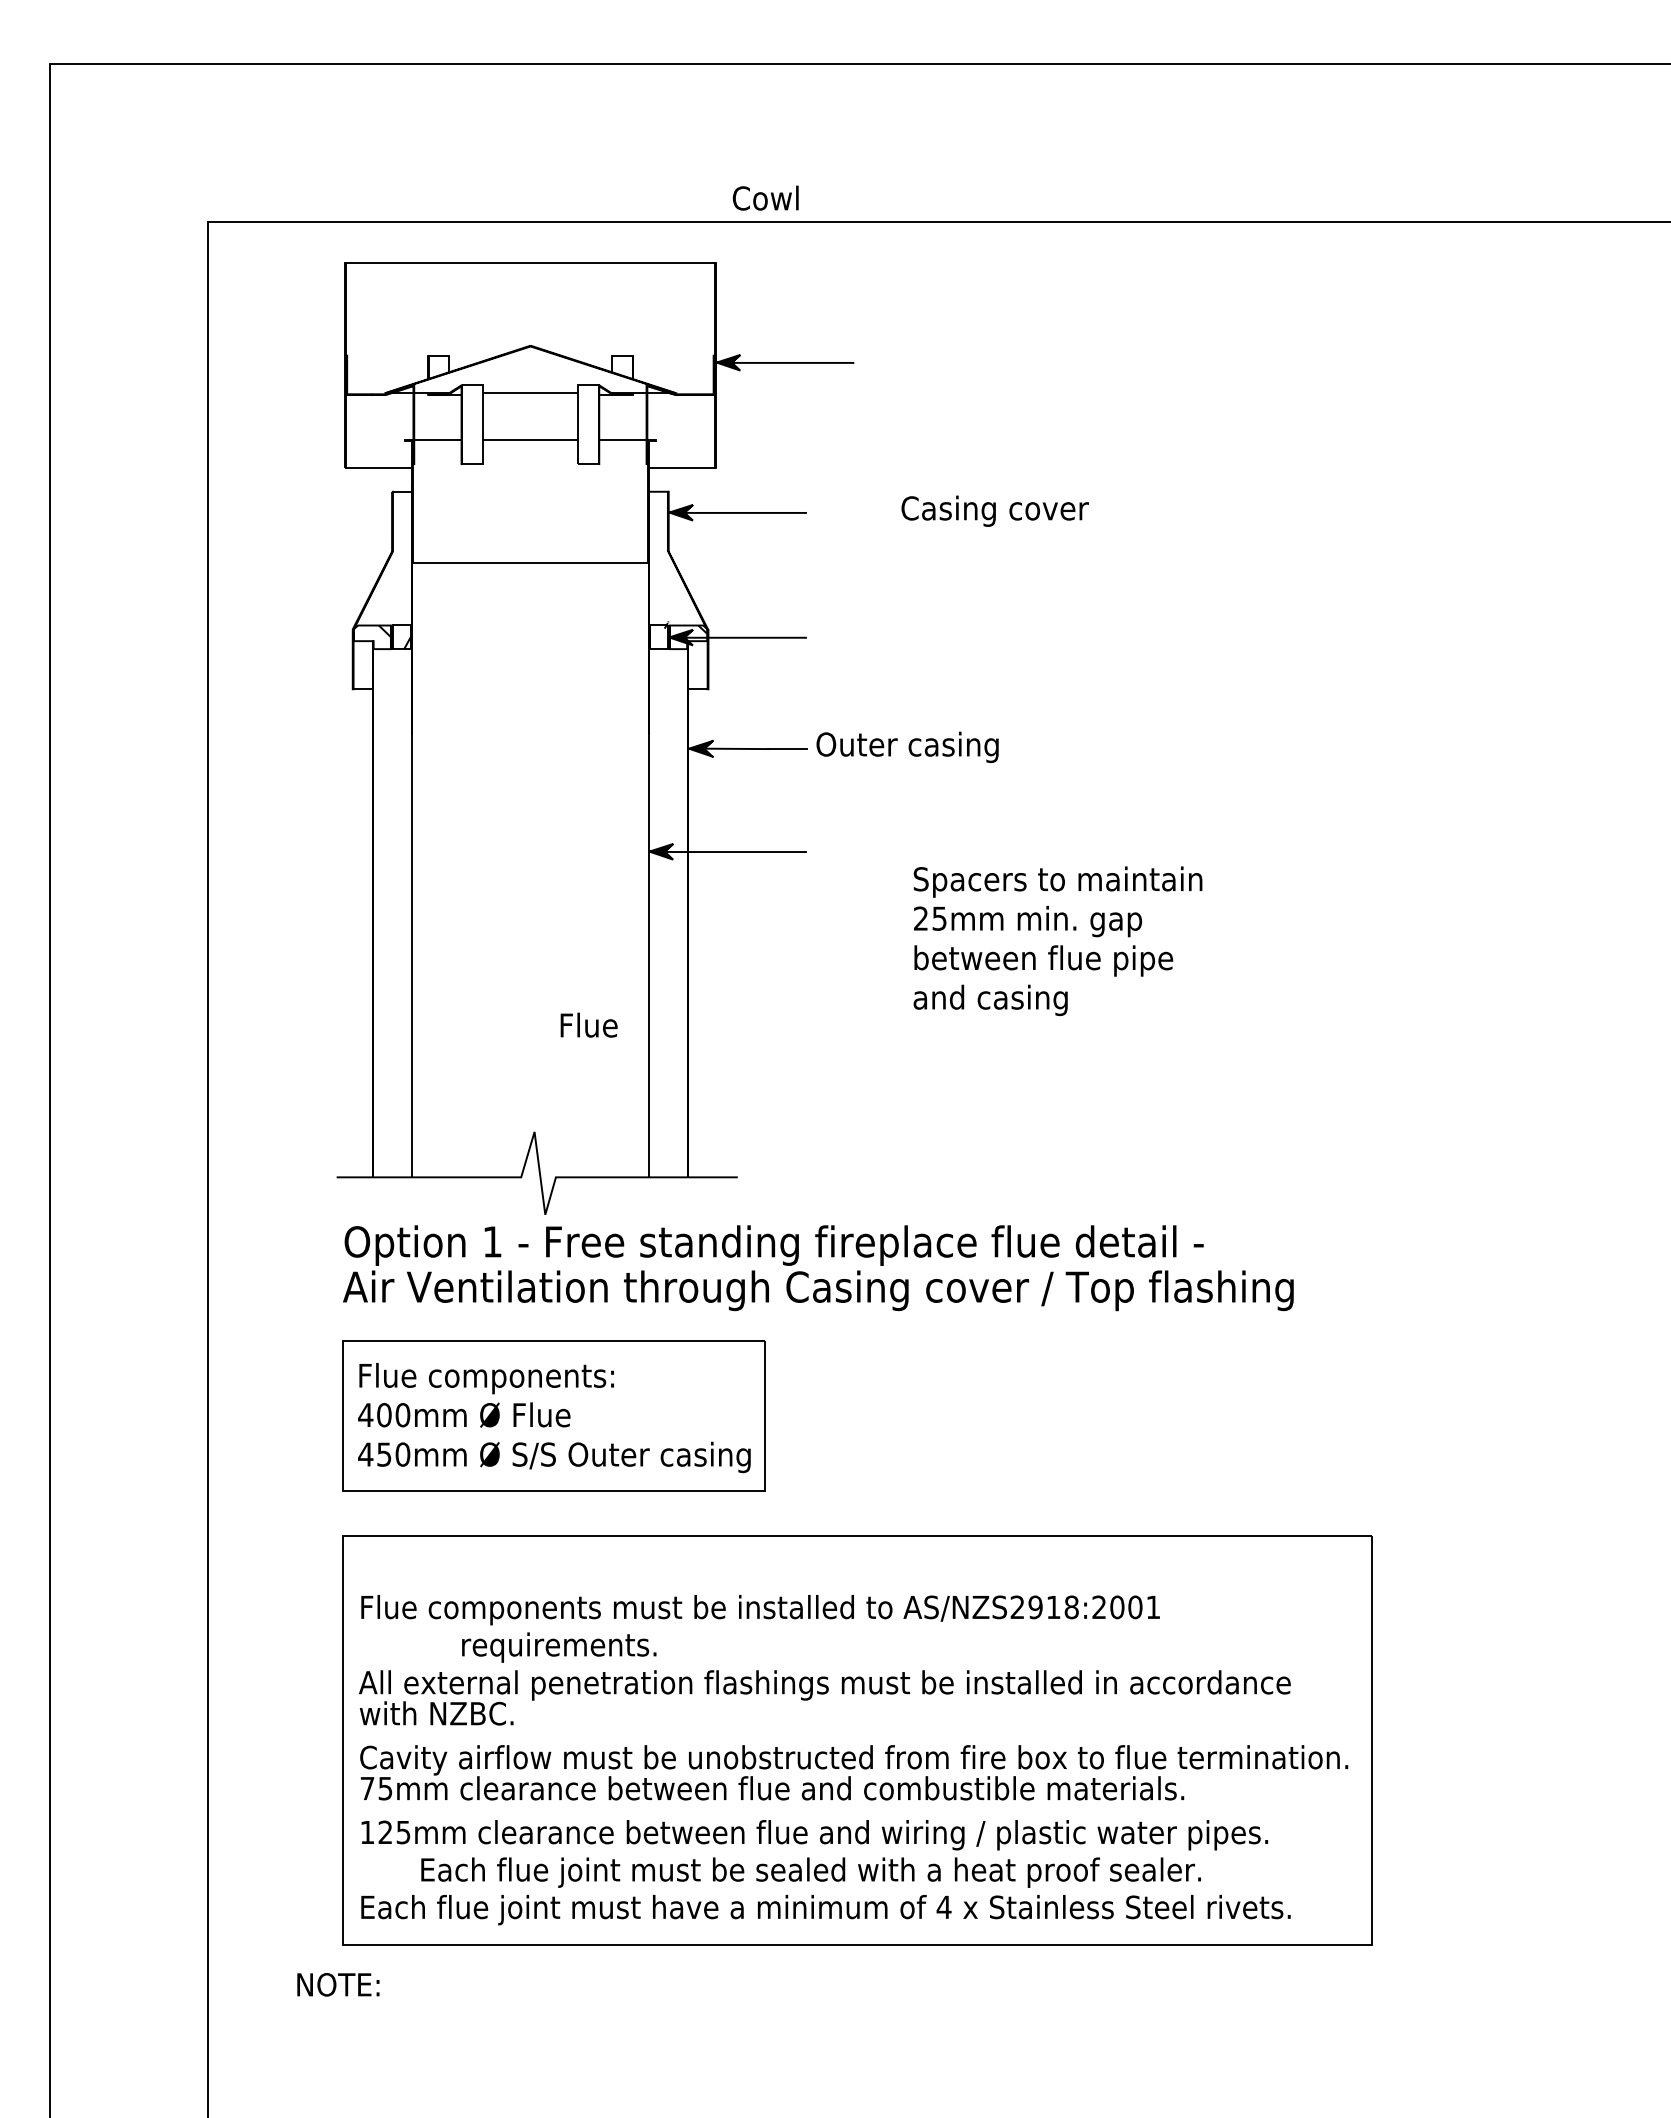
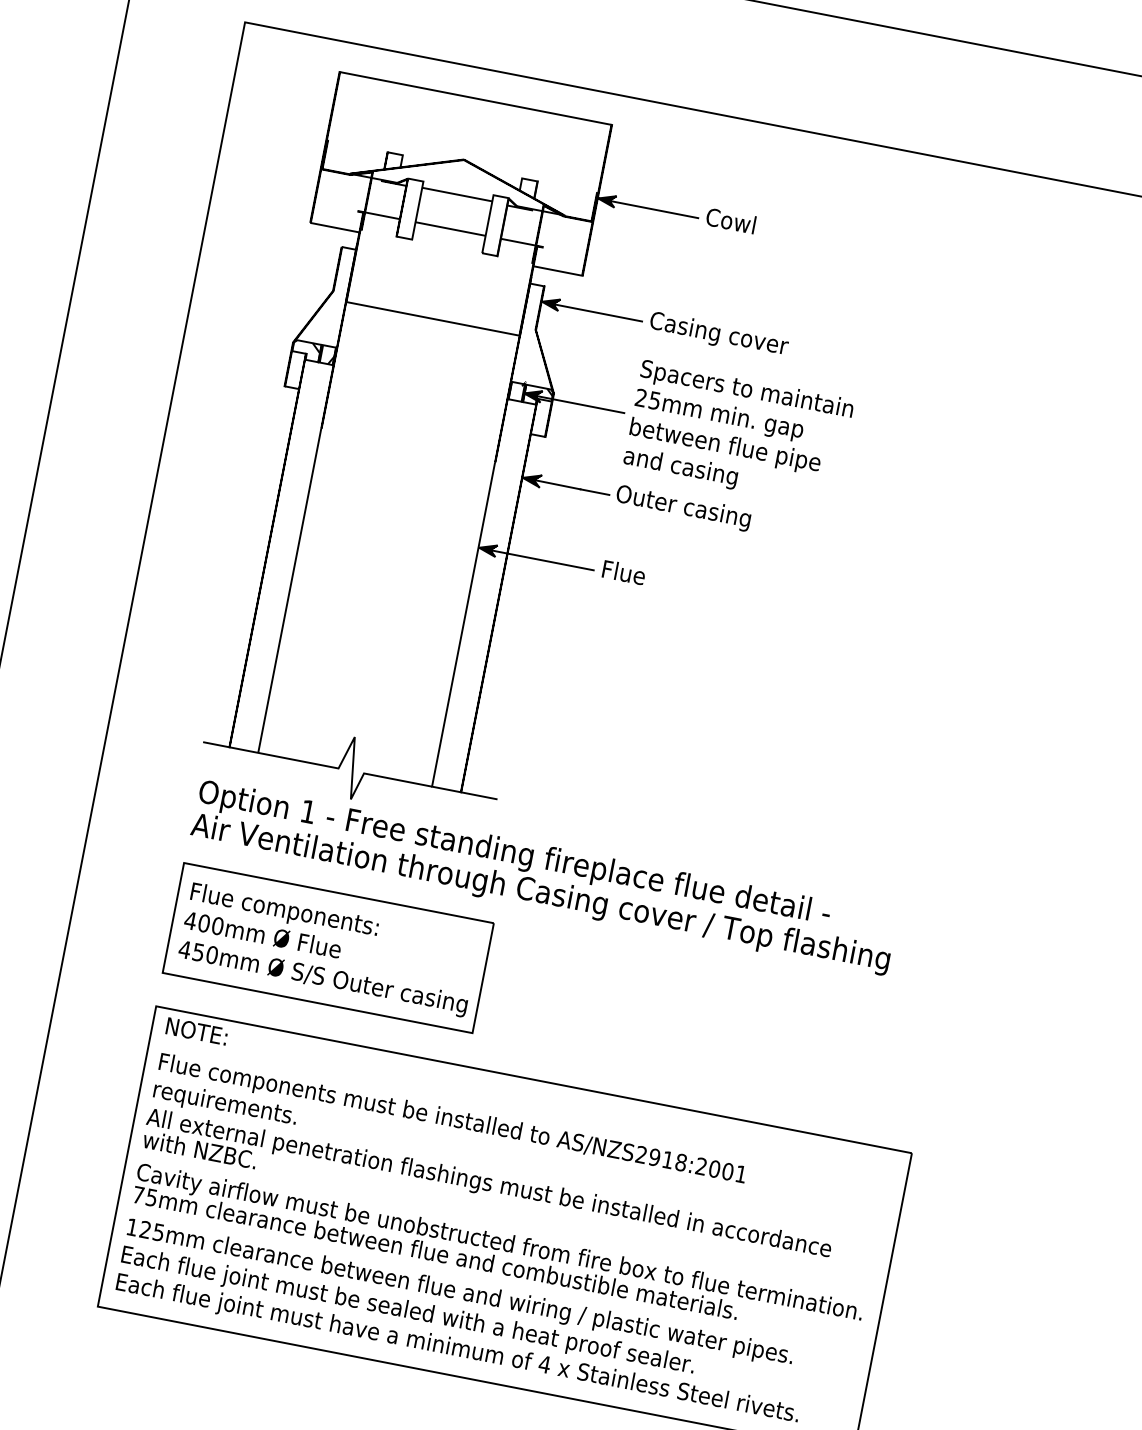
text: (765, 197) -> (730, 220), moved
text: (994, 510) -> (718, 334), moved
text: (1057, 941) -> (738, 434), moved
text: (588, 1024) -> (623, 571), moved
text: (559, 1647) -> (225, 1104), moved
text: (810, 1872) -> (407, 1311), moved
text: (338, 1984) -> (197, 1031), moved

